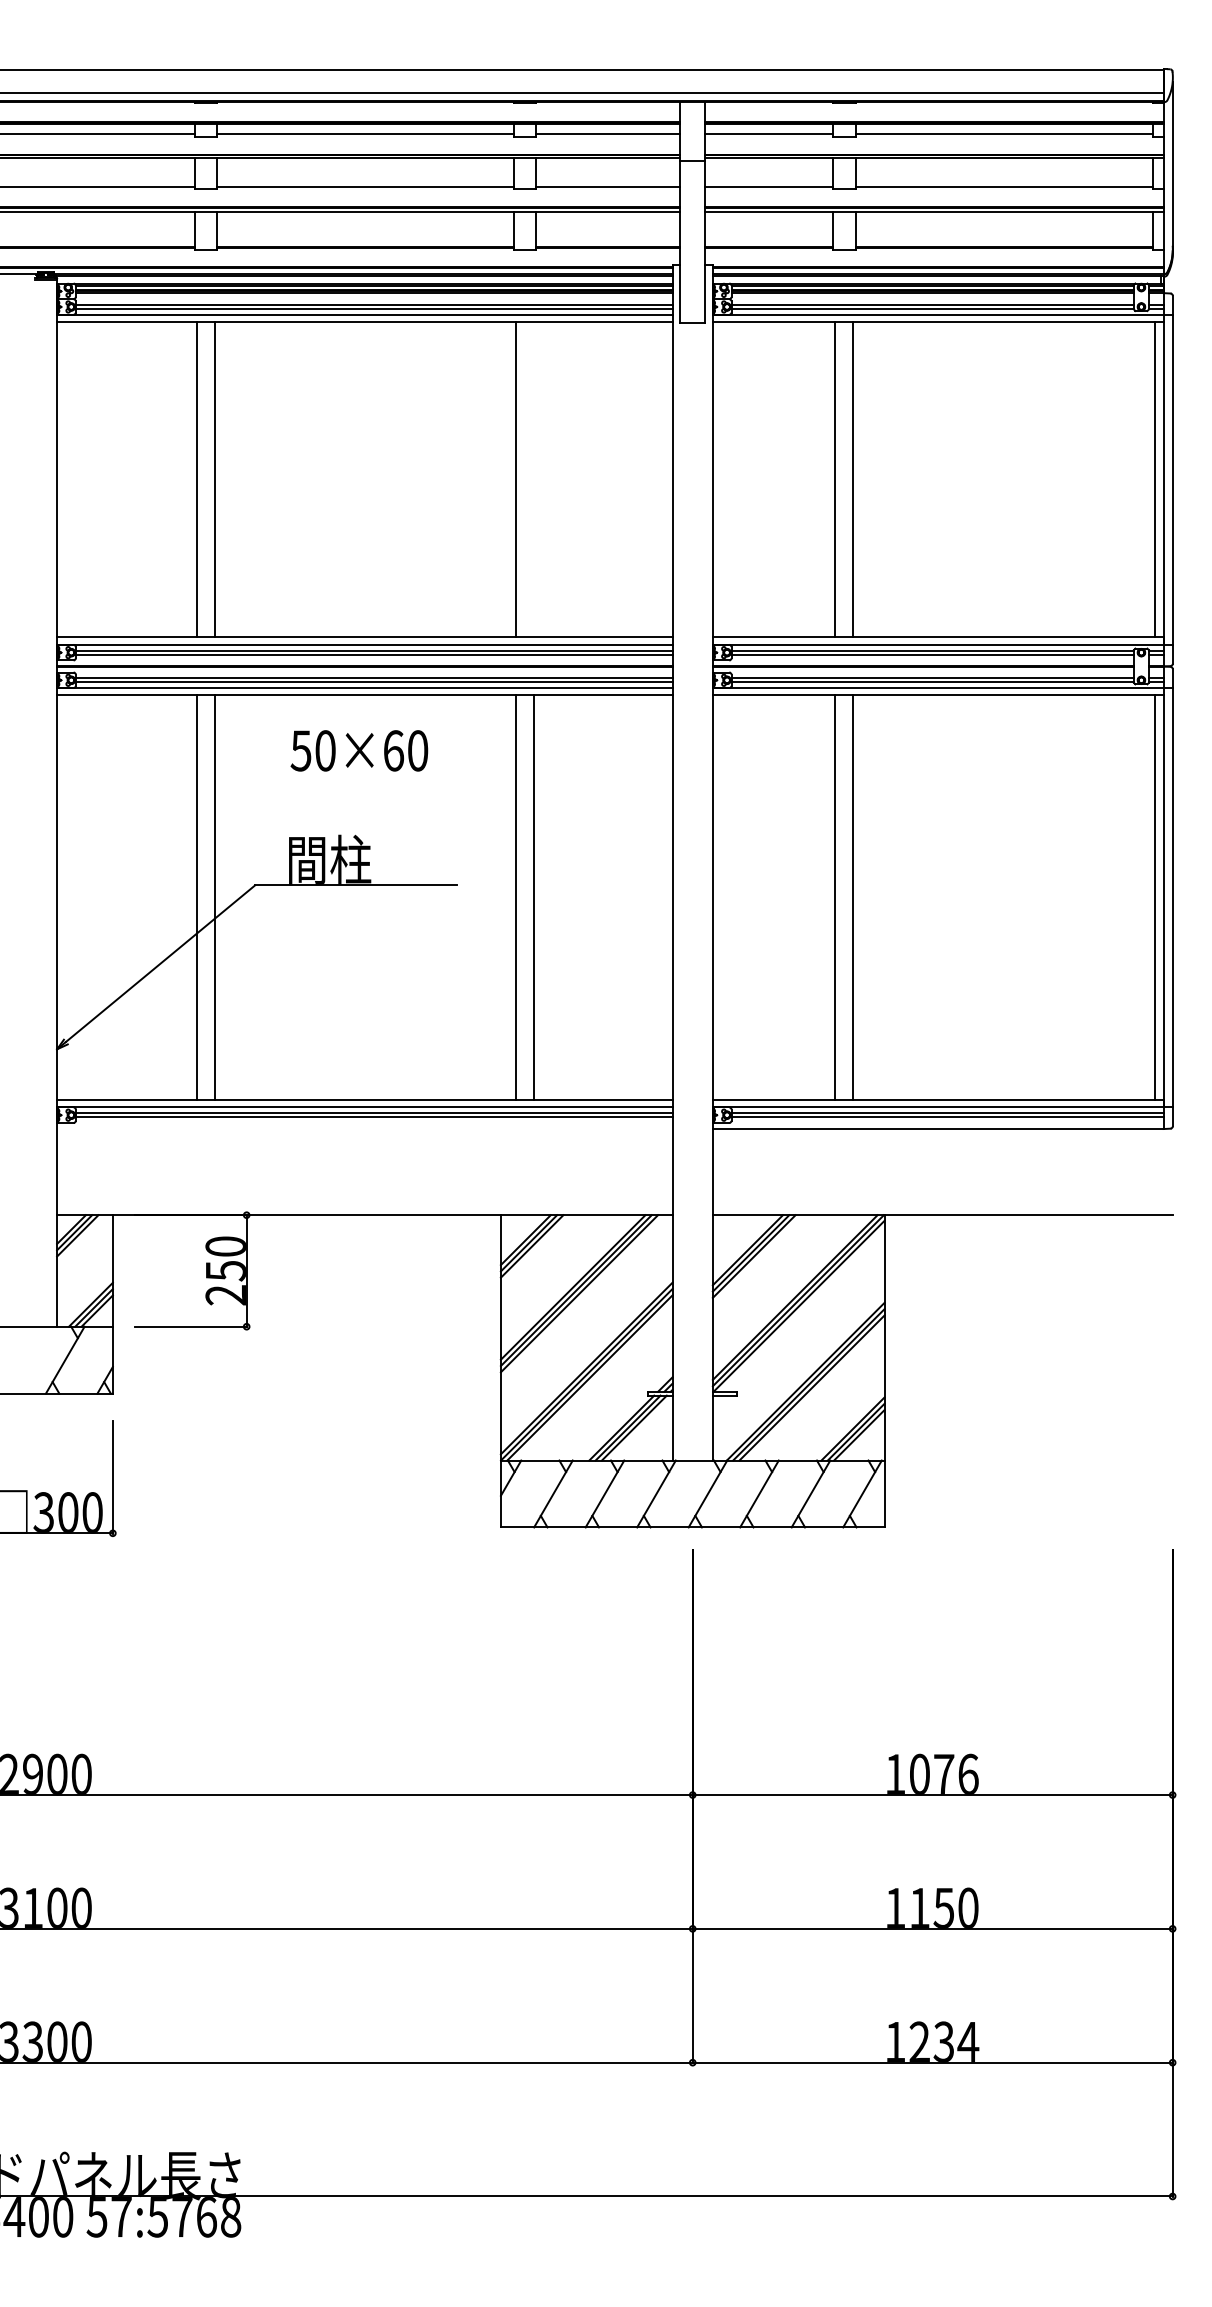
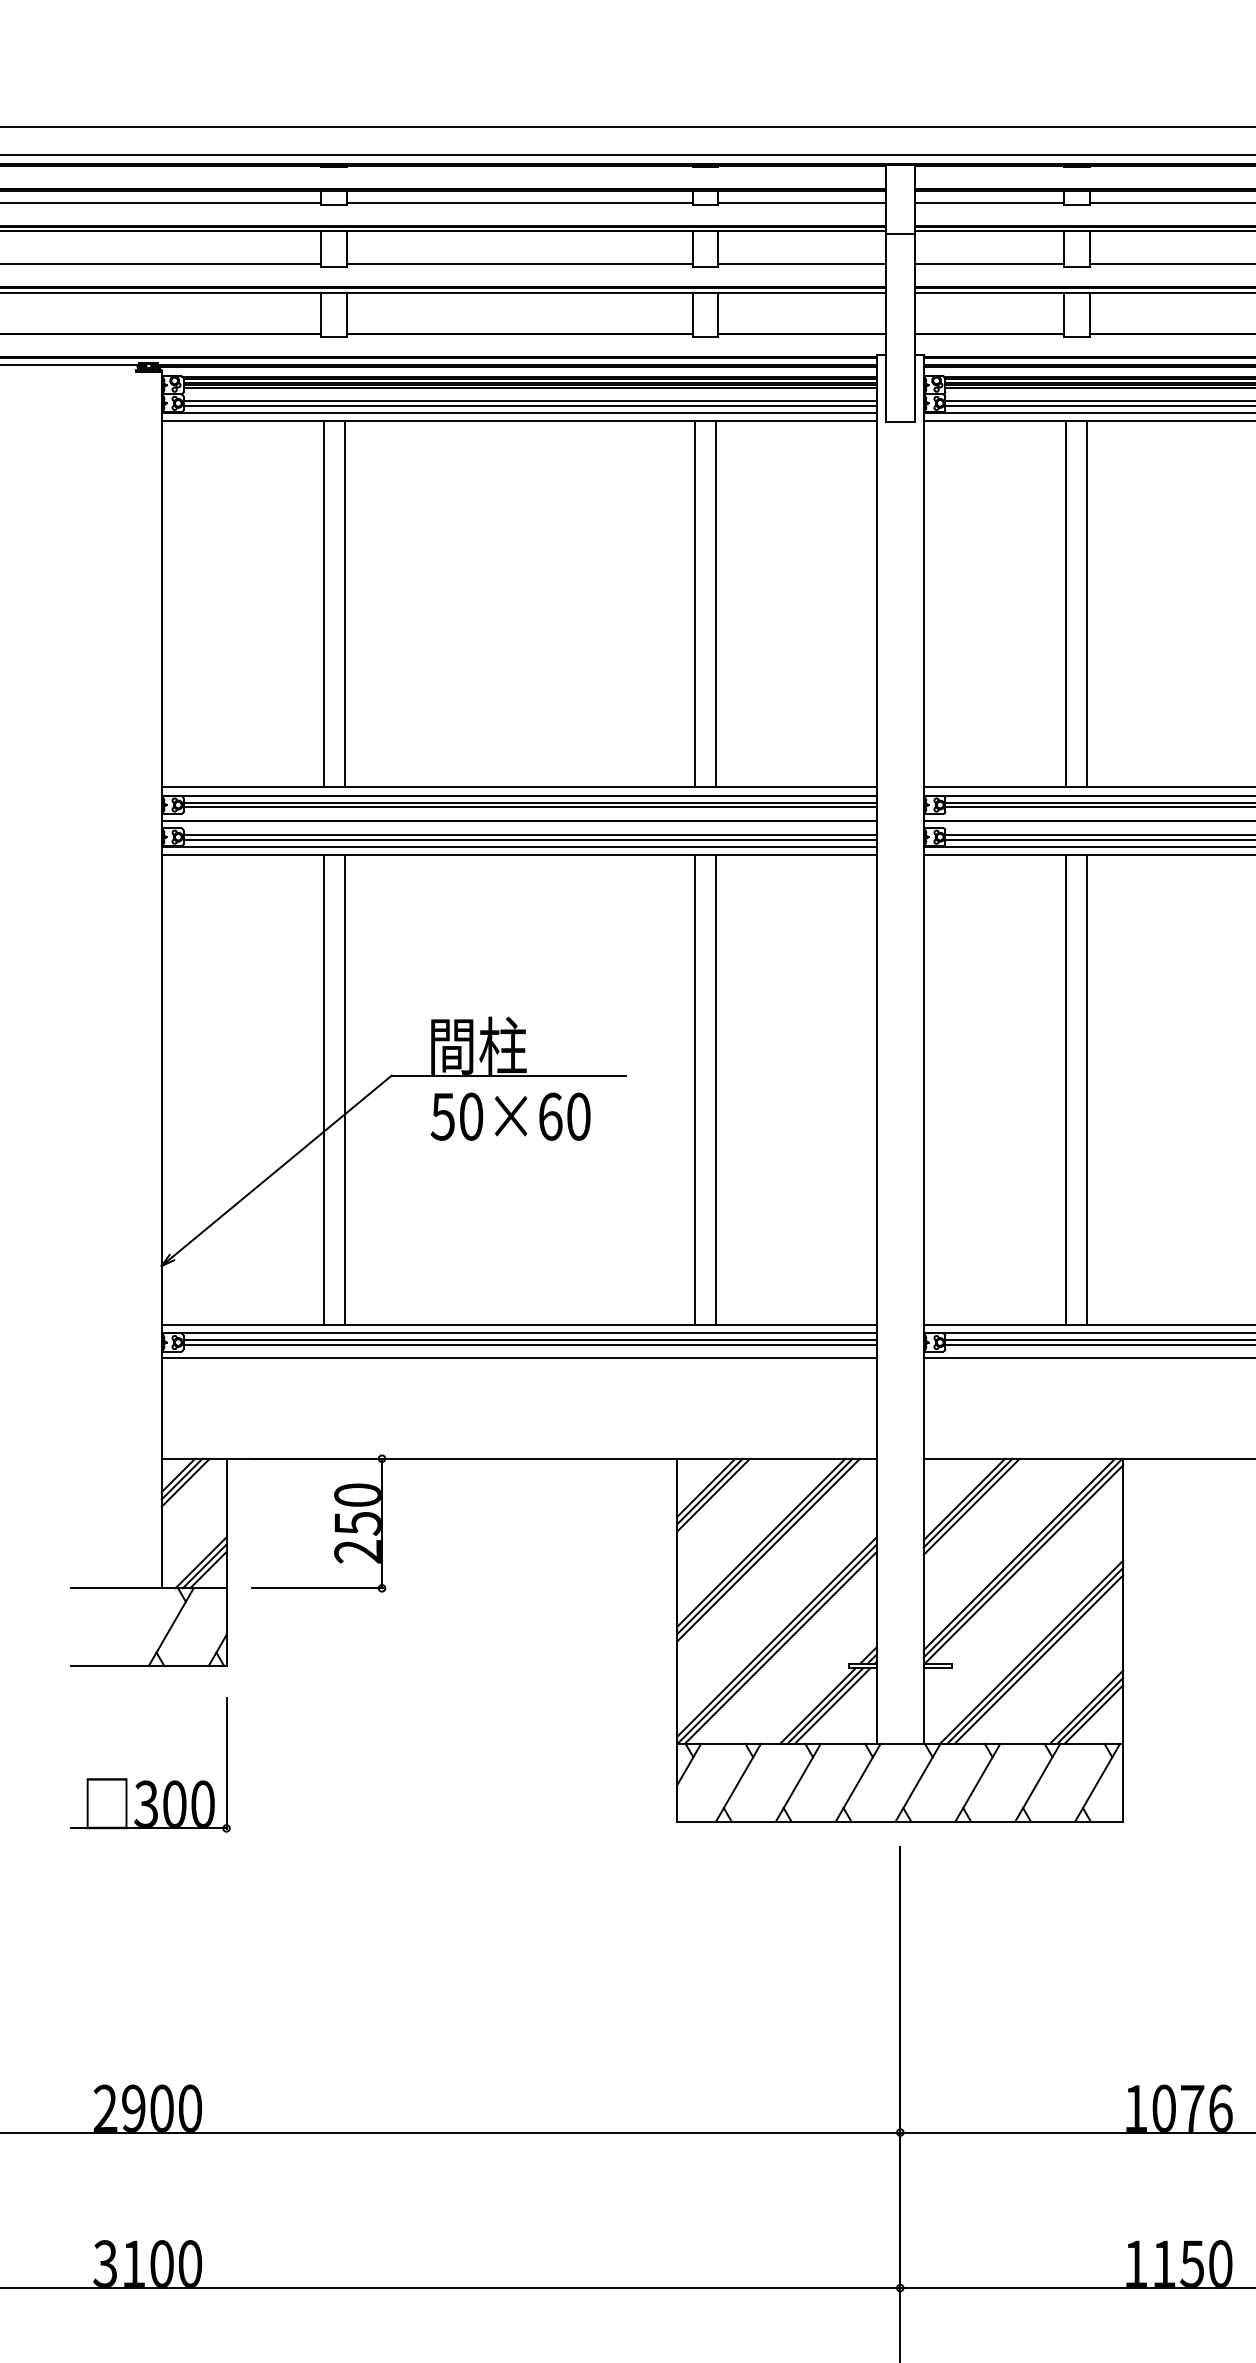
line: (533, 479) -> (715, 603), added
text: (359, 750) -> (510, 1116), moved
line: (364, 1128) -> (518, 1357), added

